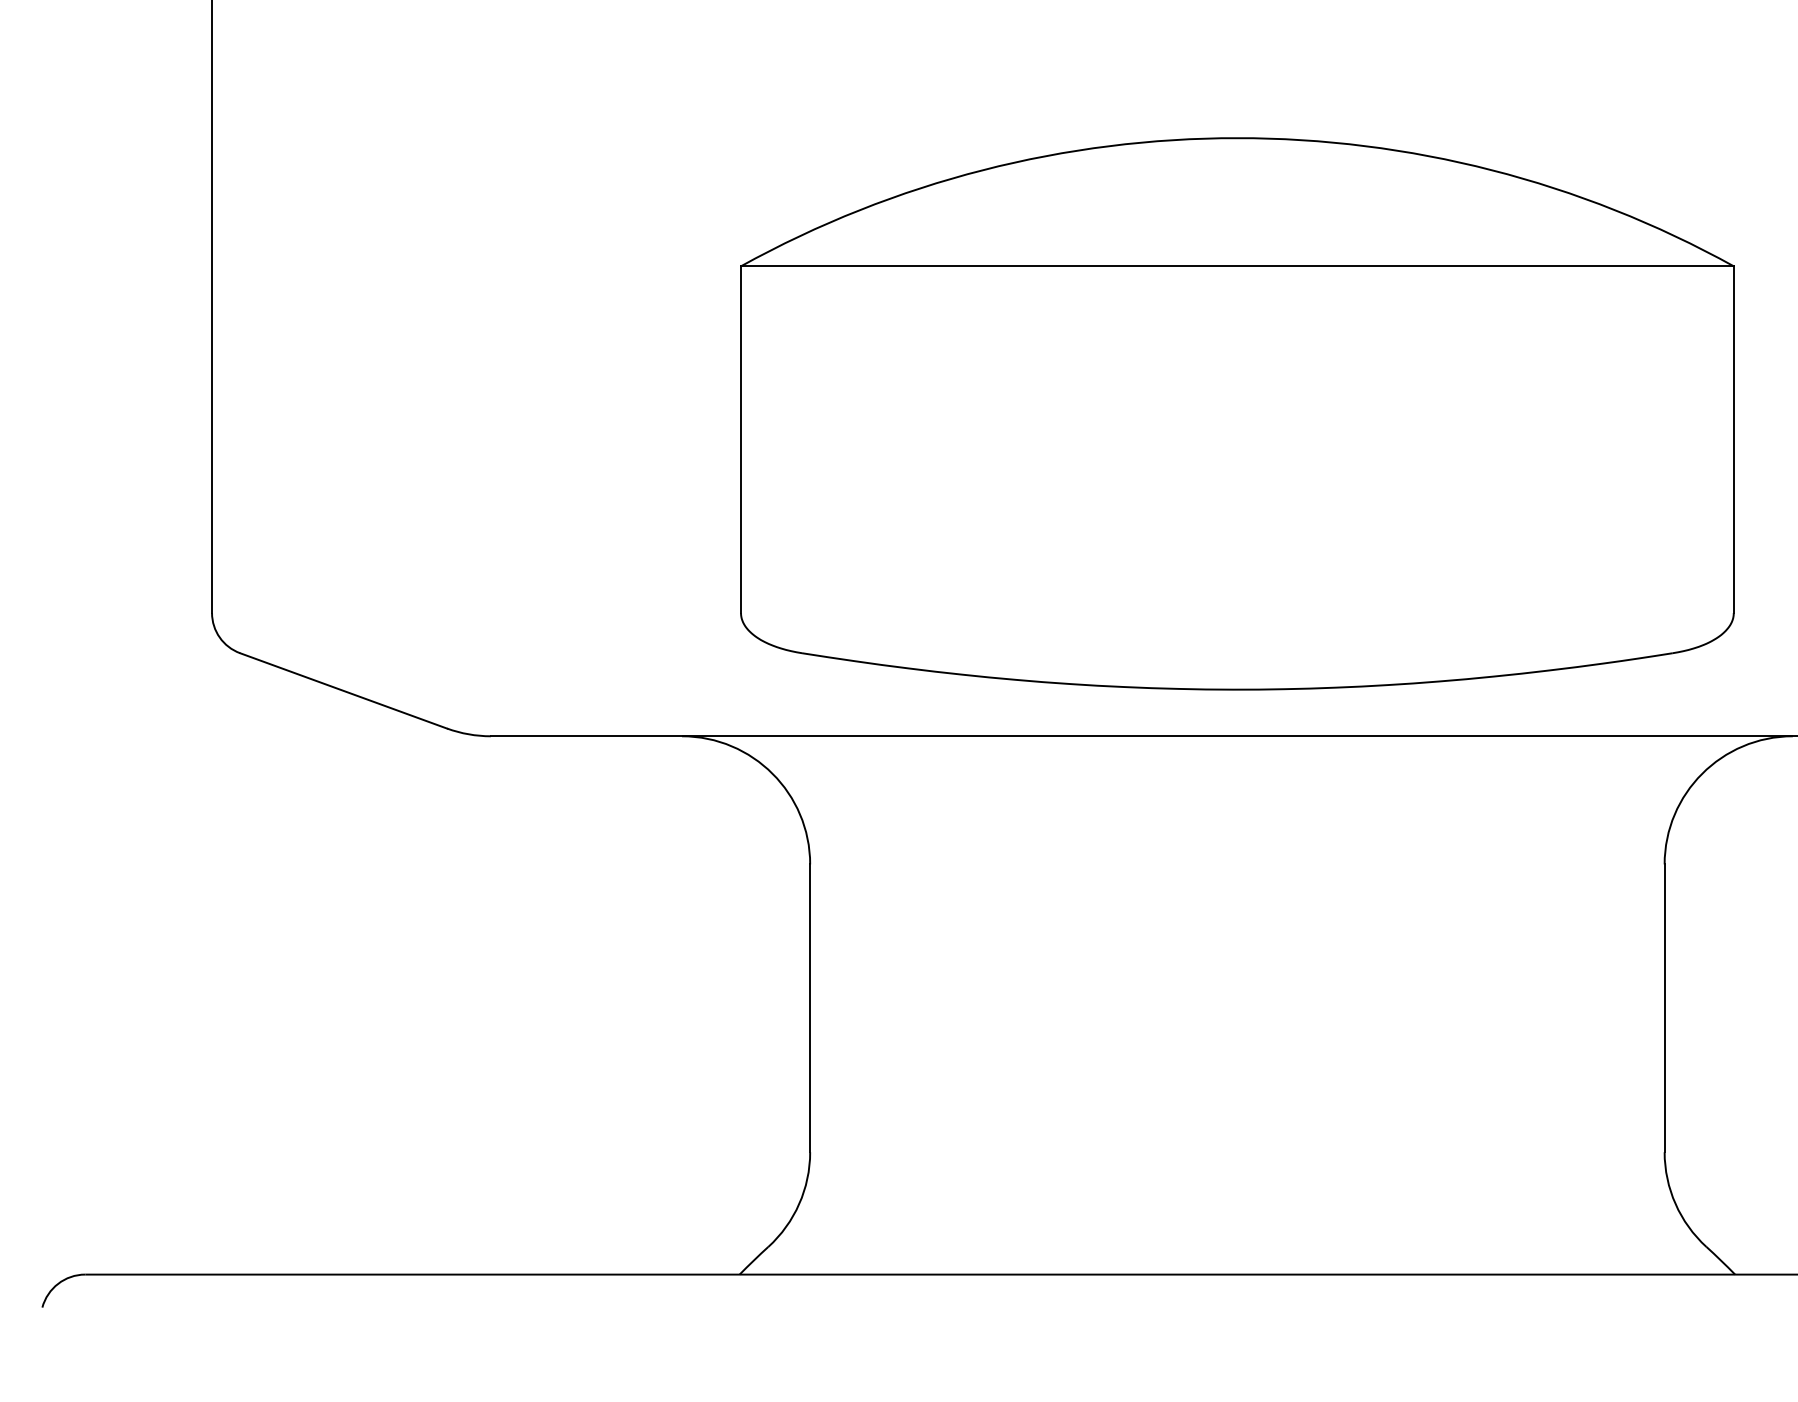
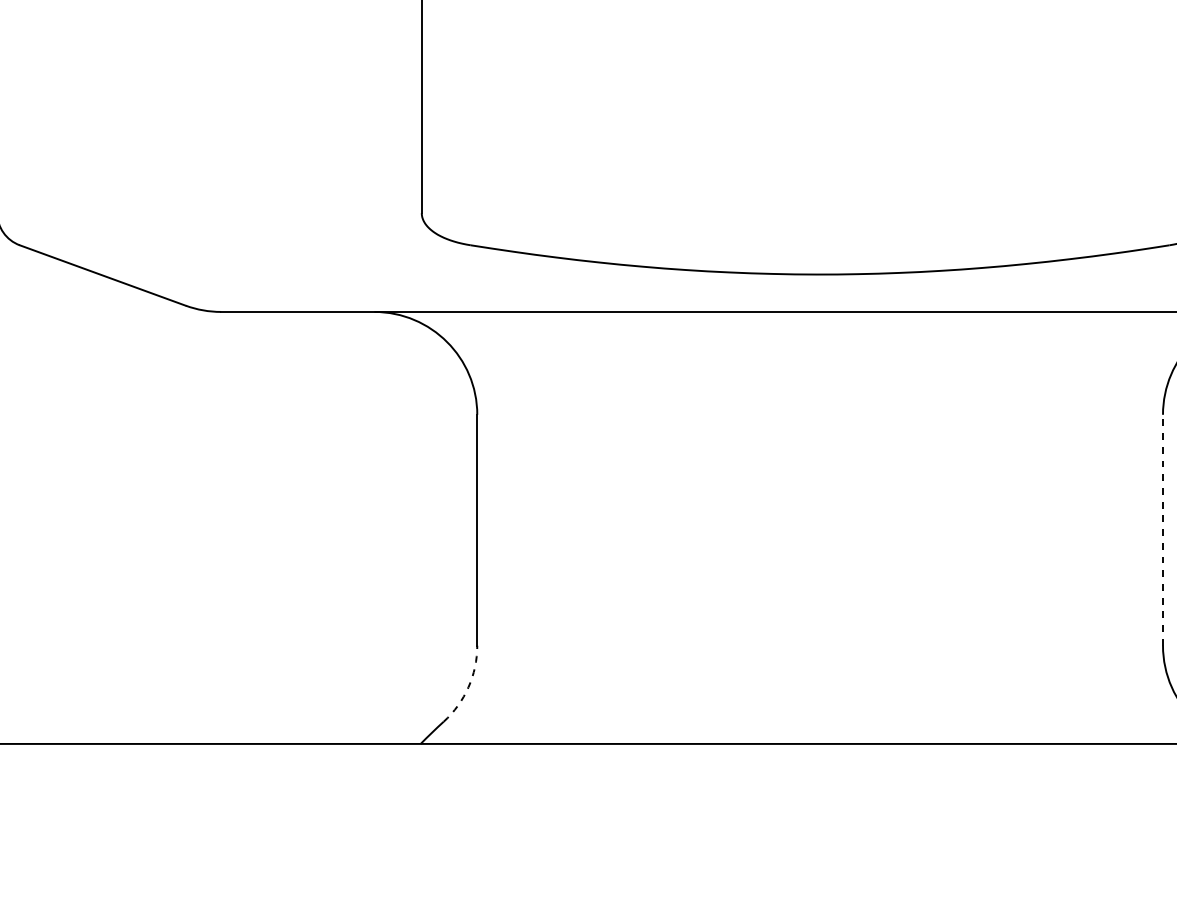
line: (1664, 1008) -> (1162, 530), solid -> dashed
arc: (799, 1204) -> (468, 687), solid -> dashed

